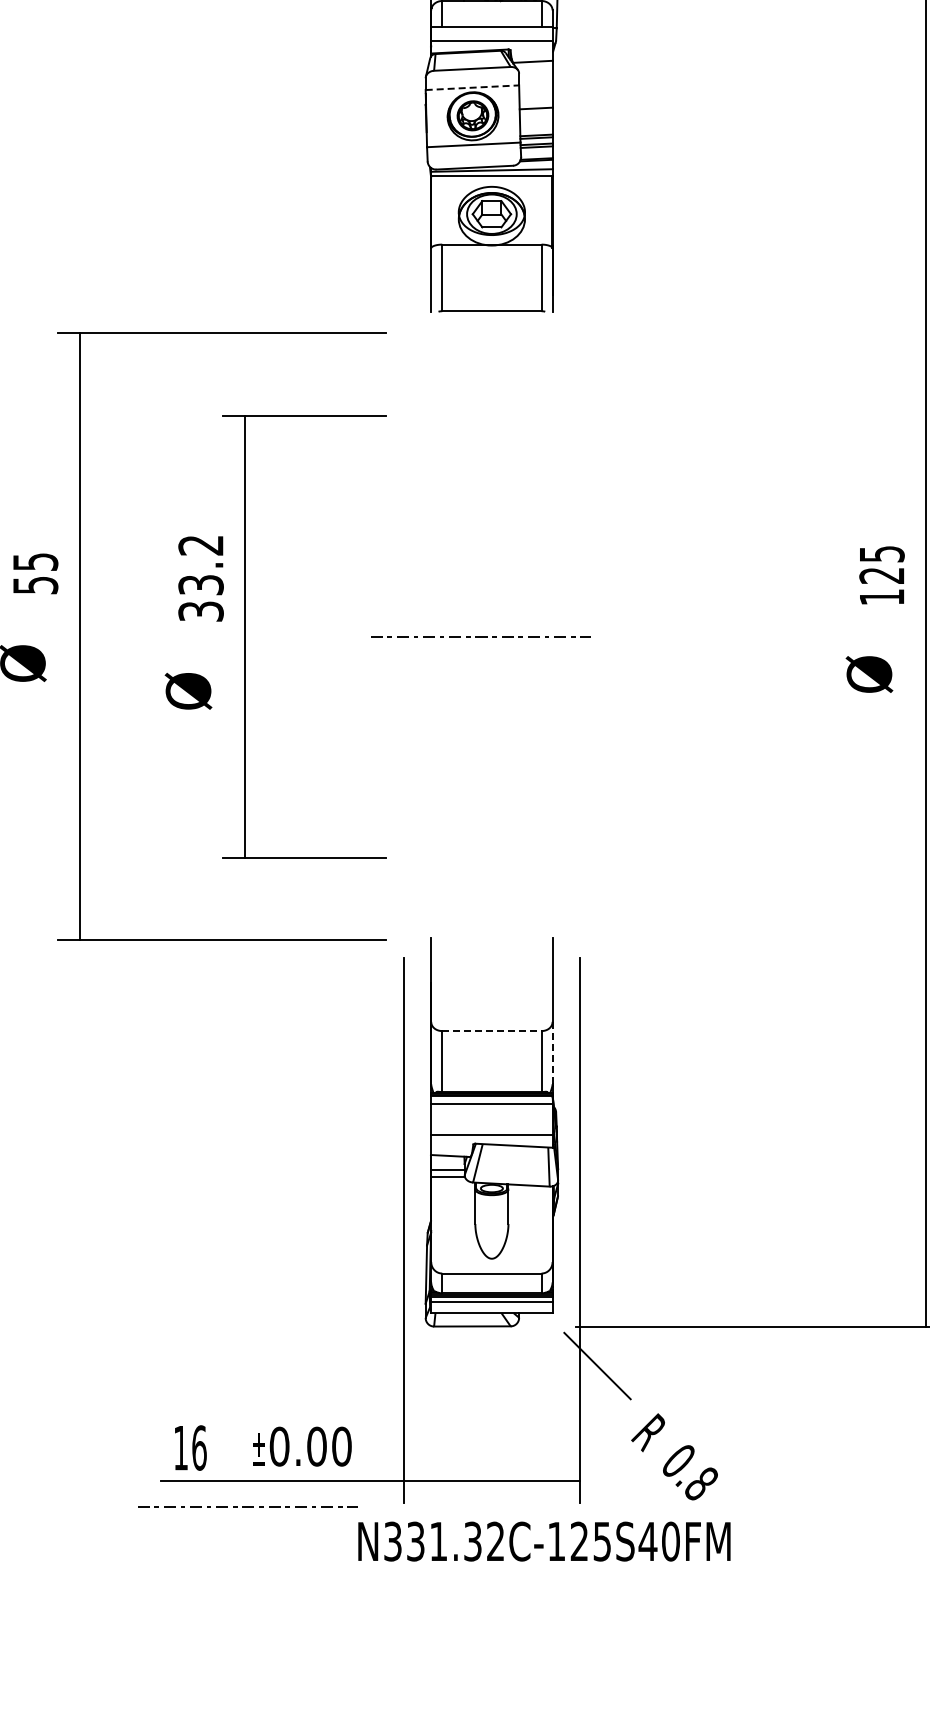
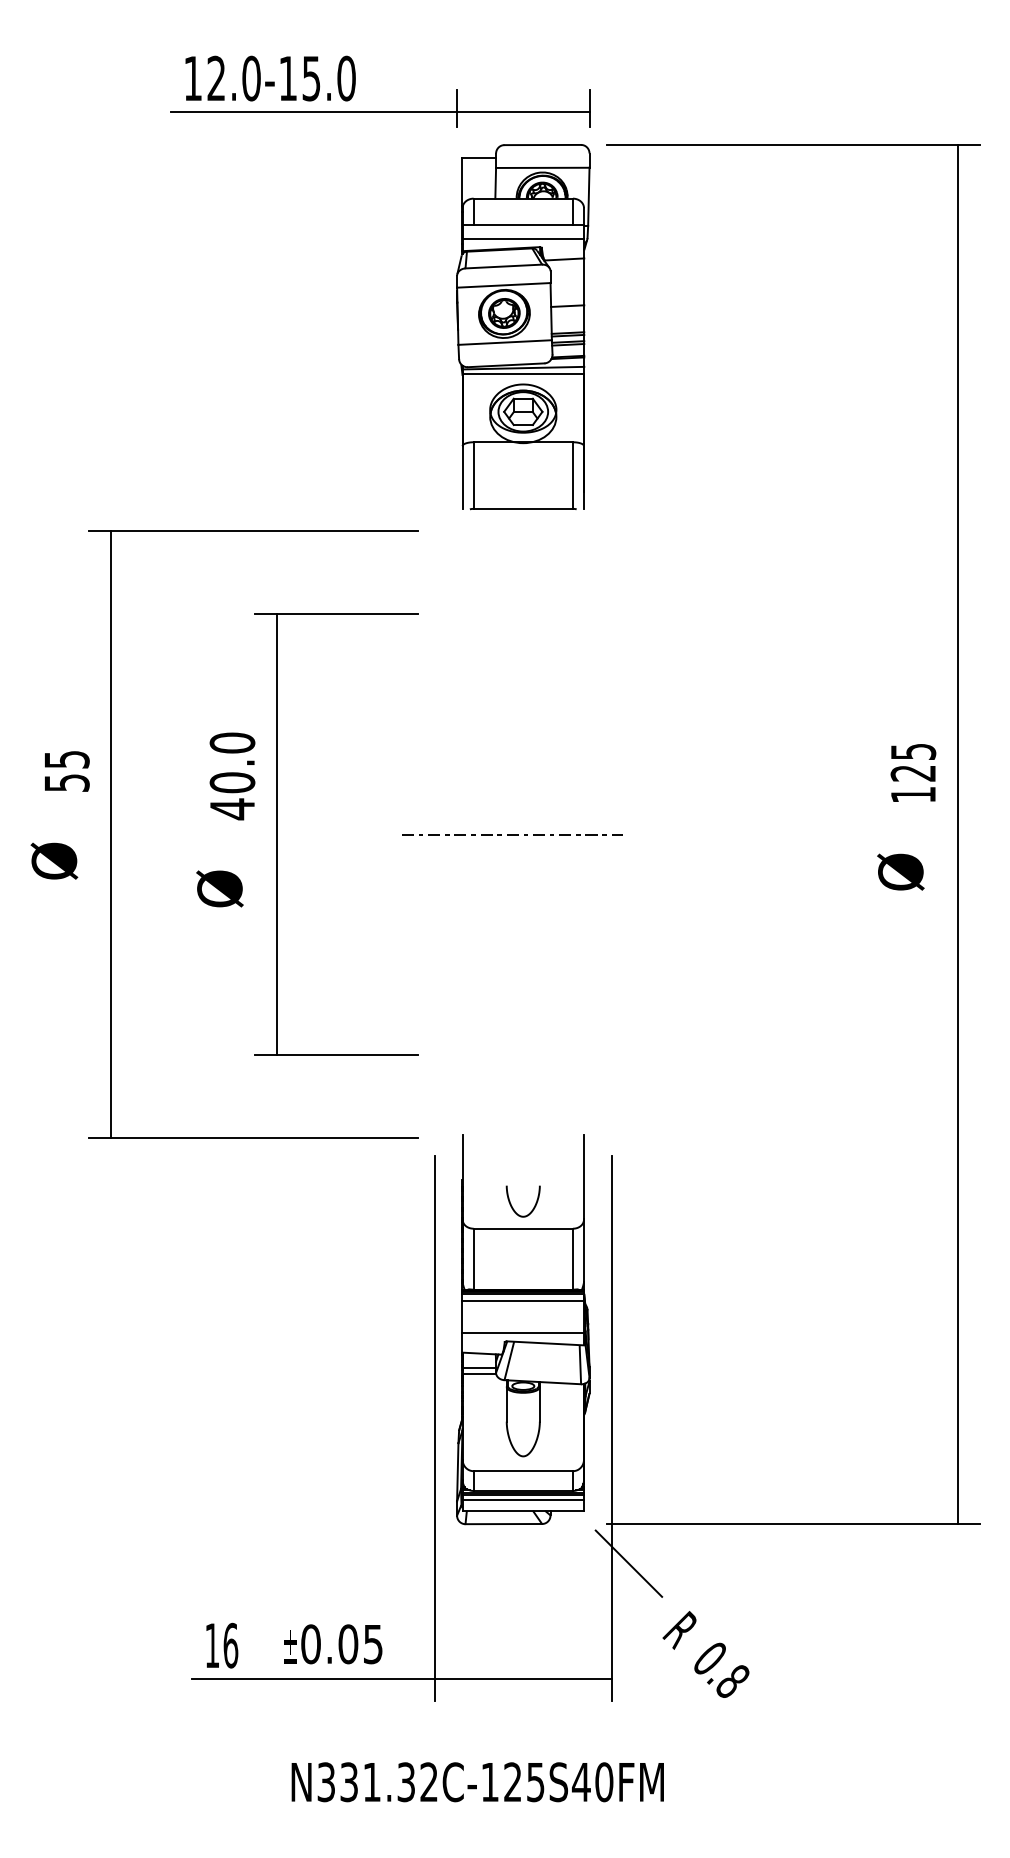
line: (472, 87) -> (503, 285), dashed -> solid
text: (201, 578) -> (232, 776), 33.2 -> 40.0
curve: (482, 1009) -> (513, 1207), added
line: (492, 1030) -> (523, 1228), dashed -> solid
line: (553, 1053) -> (584, 1251), dashed -> solid
text: (342, 1446) -> (373, 1644), 0.00 -> 0.05
line: (248, 1506) -> (279, 1704), removed
text: (544, 1541) -> (477, 1782), moved

